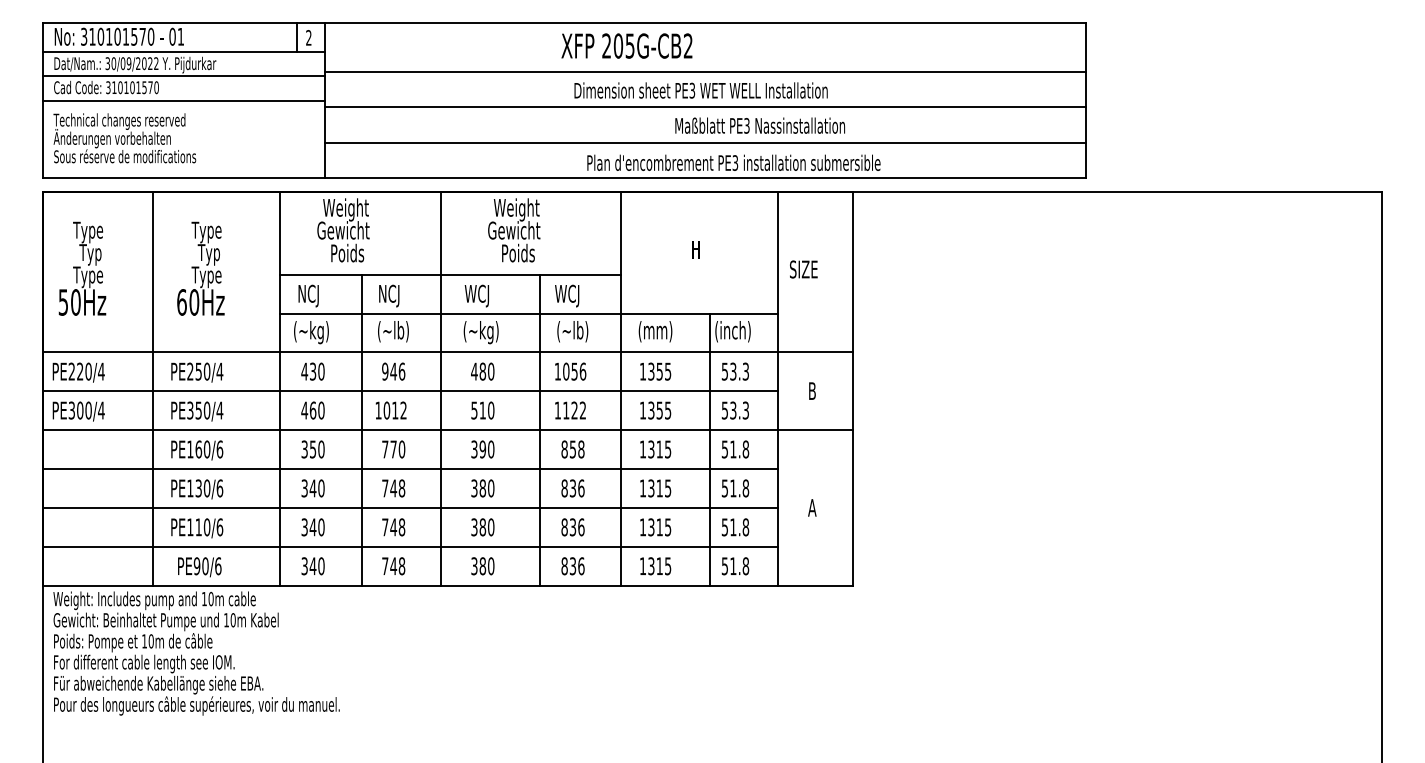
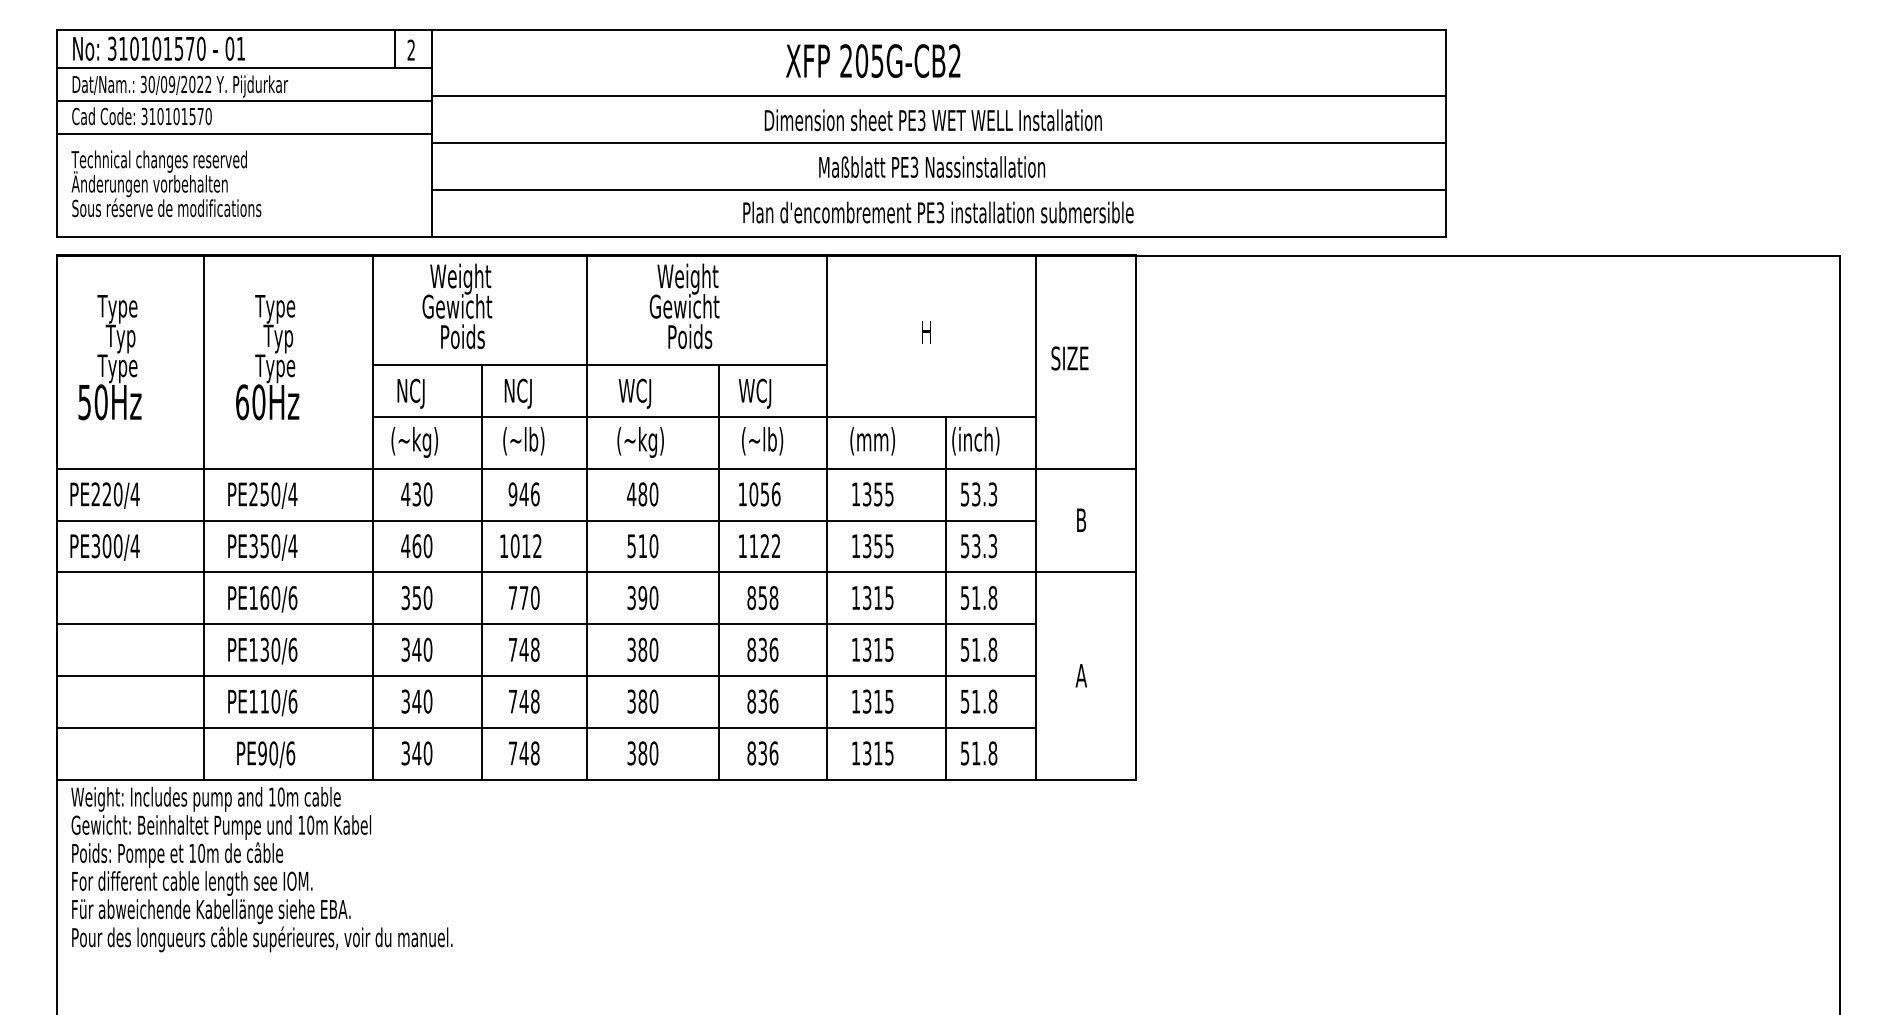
text: (626, 45) -> (872, 60), moved
text: (760, 125) -> (932, 166), moved
text: (733, 162) -> (937, 212), moved

